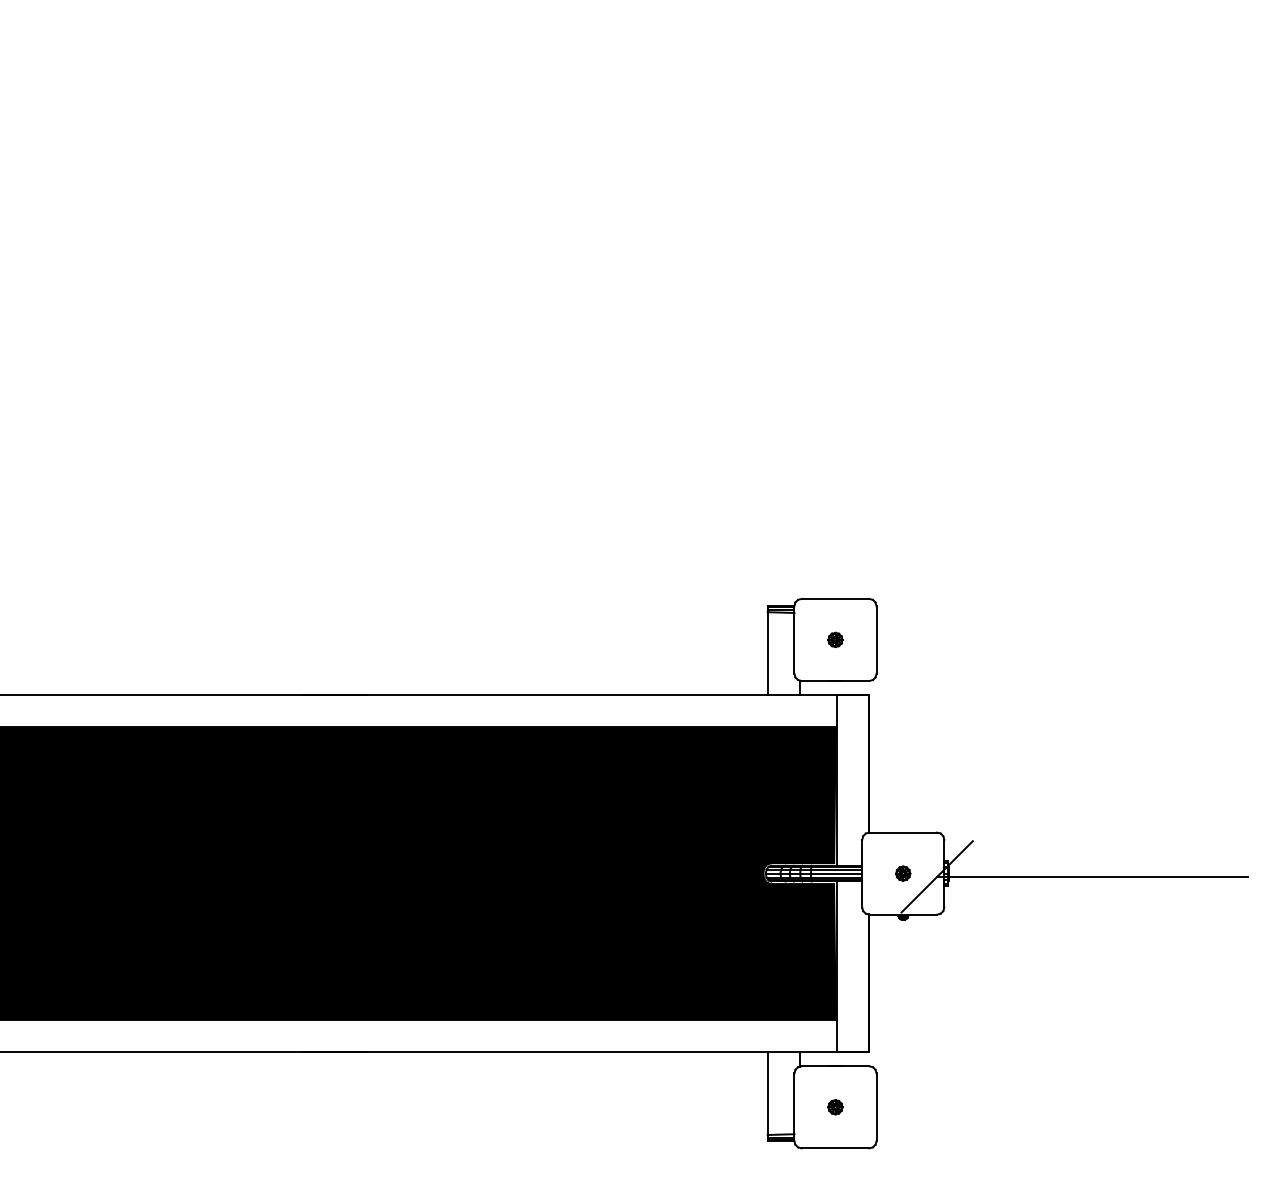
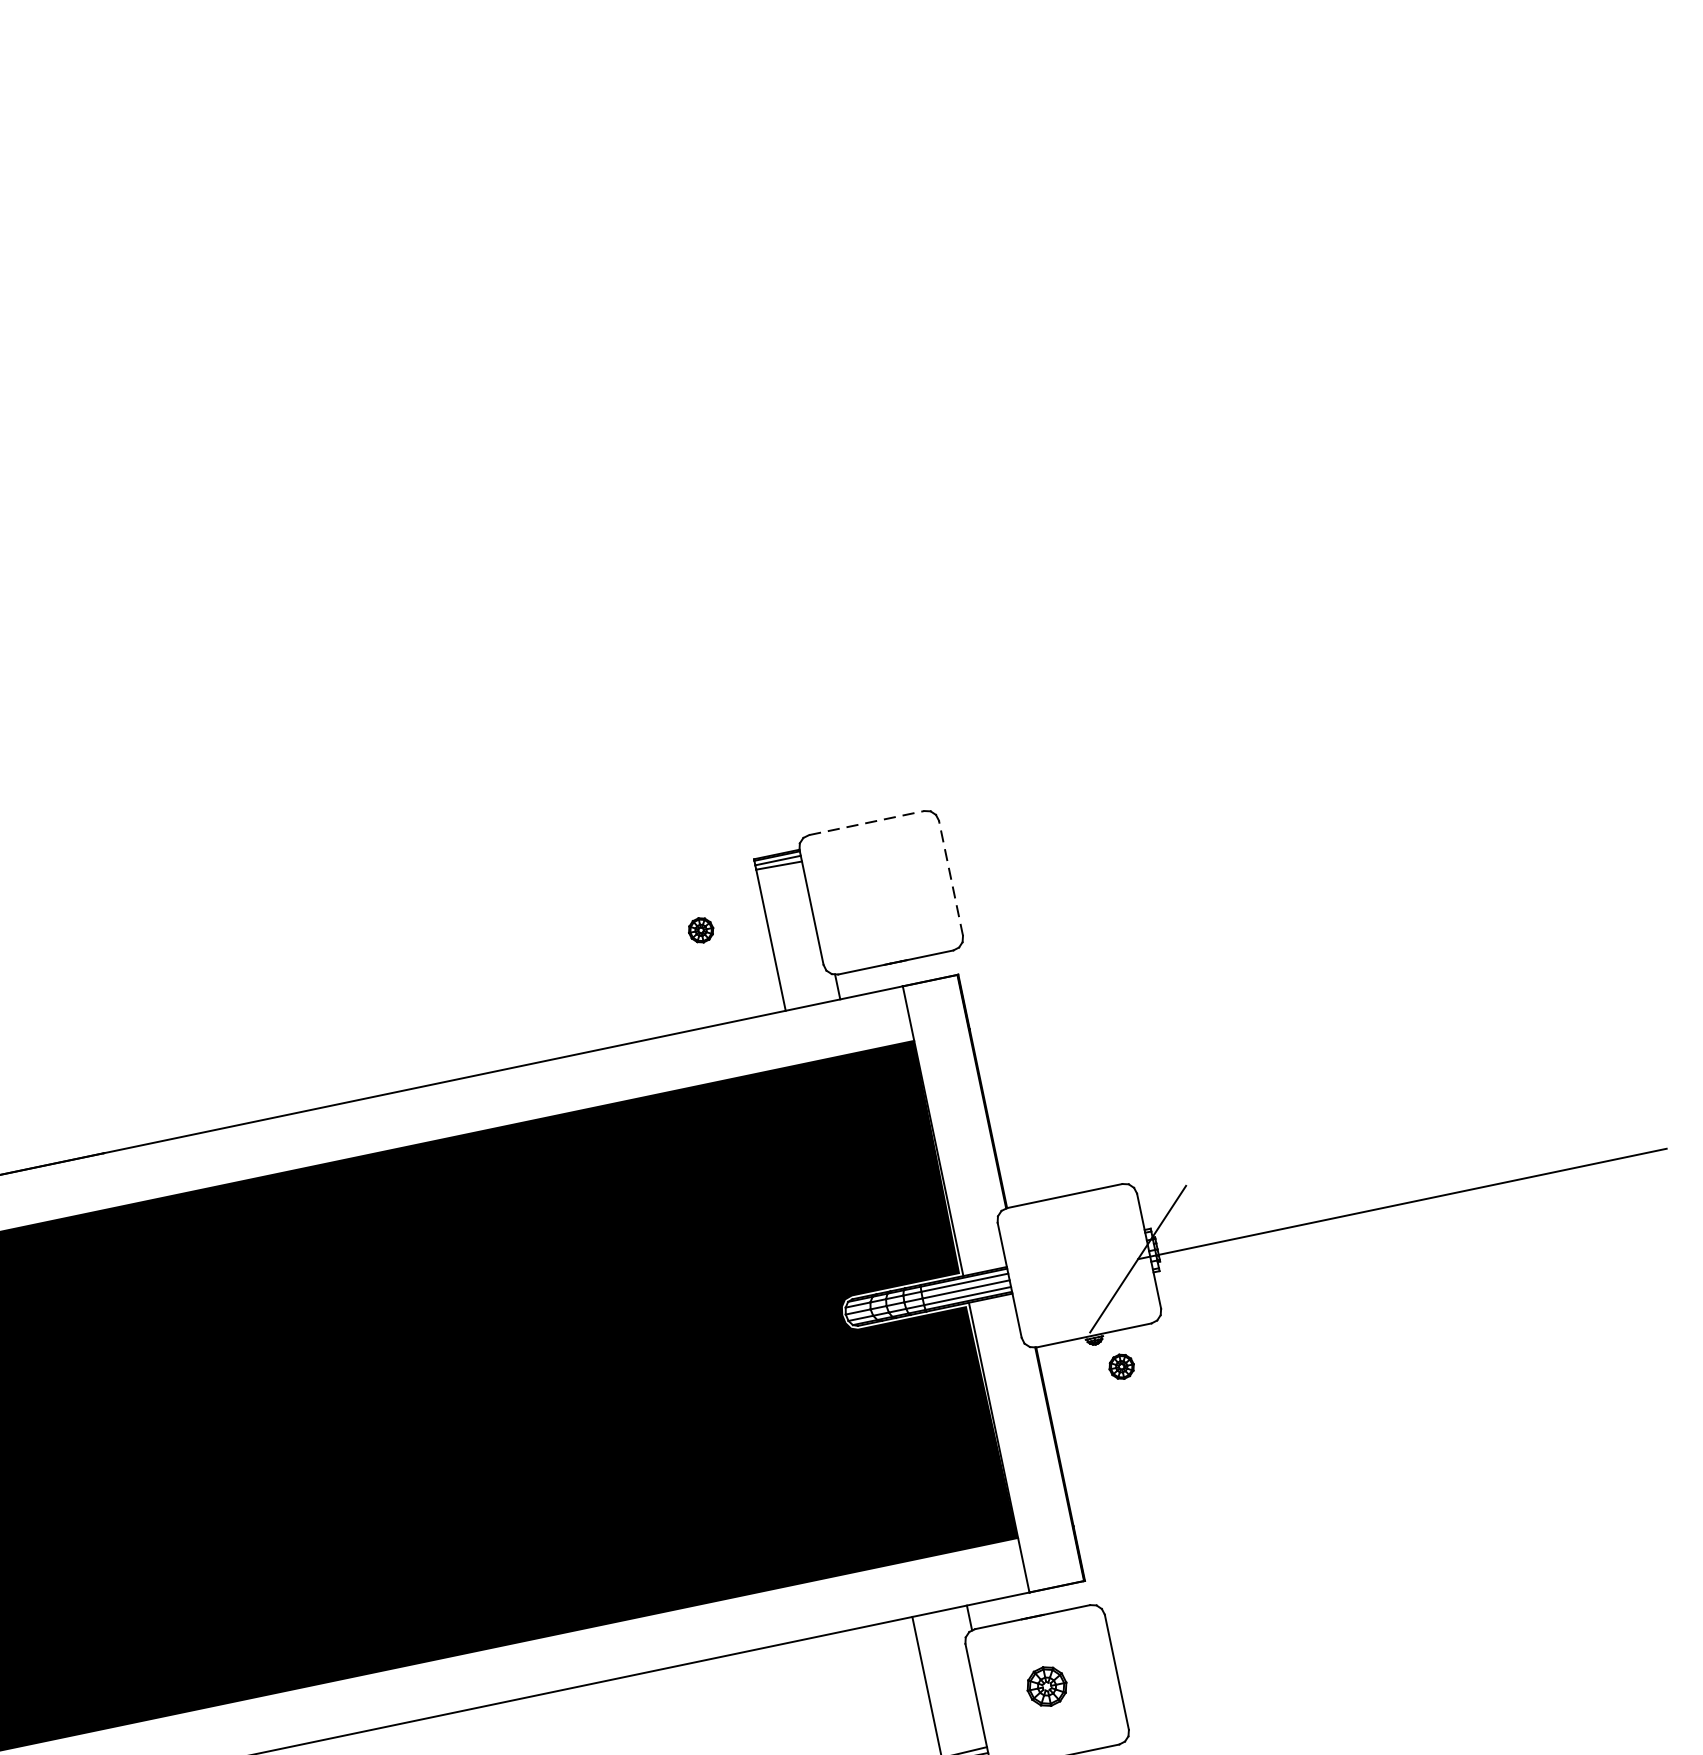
line: (835, 598) -> (866, 822), solid -> dashed
part: (835, 639) -> (700, 929), moved
line: (876, 639) -> (950, 877), solid -> dashed
part: (903, 873) -> (1122, 1366), moved
part: (835, 1107) -> (1047, 1687), size x1.6

